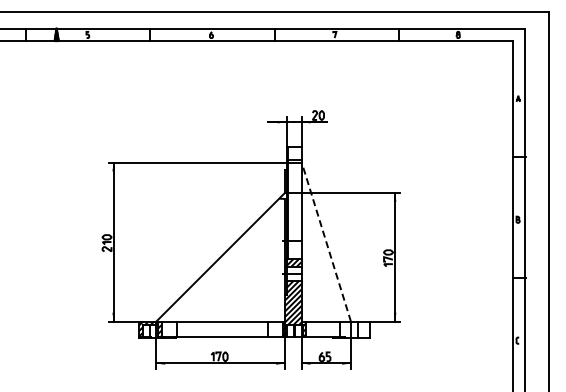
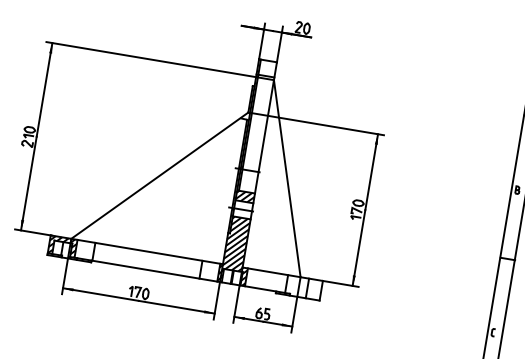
line: (326, 241) -> (287, 178), dashed -> solid

